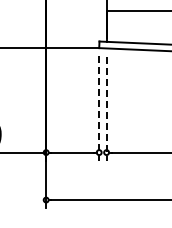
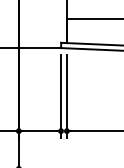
line: (99, 109) -> (61, 96), dashed -> solid
line: (106, 109) -> (66, 96), dashed -> solid

